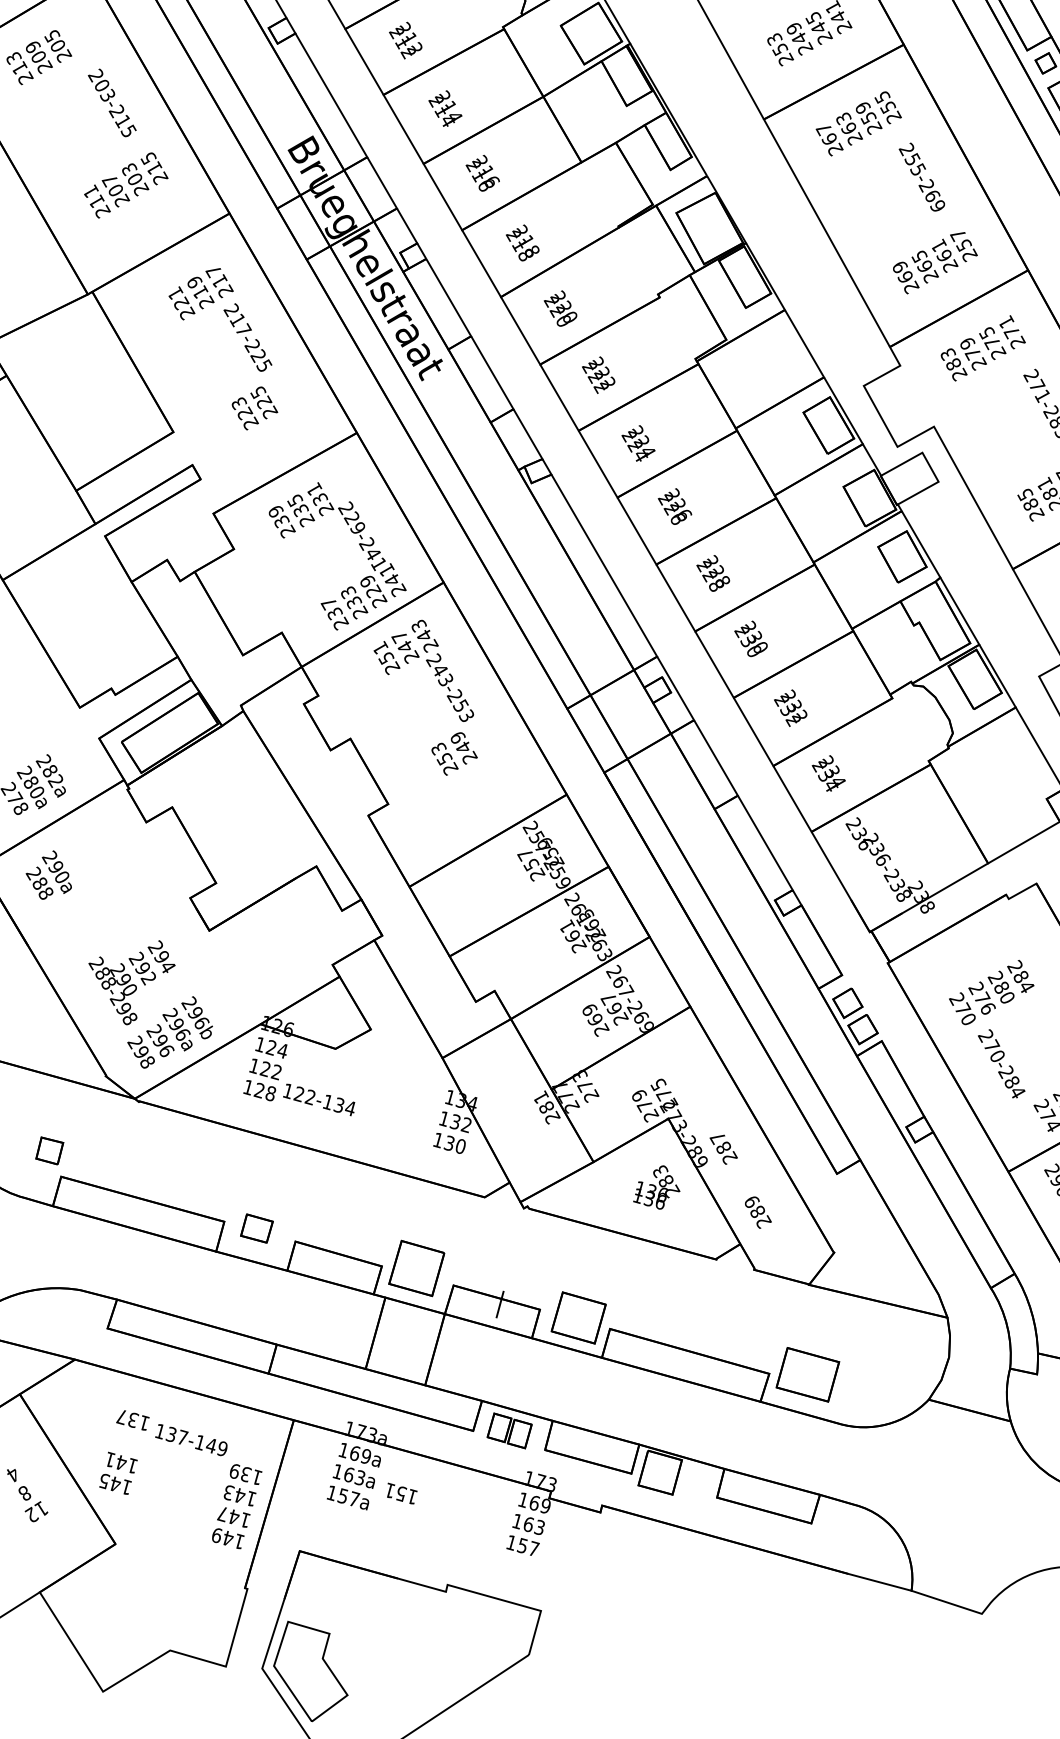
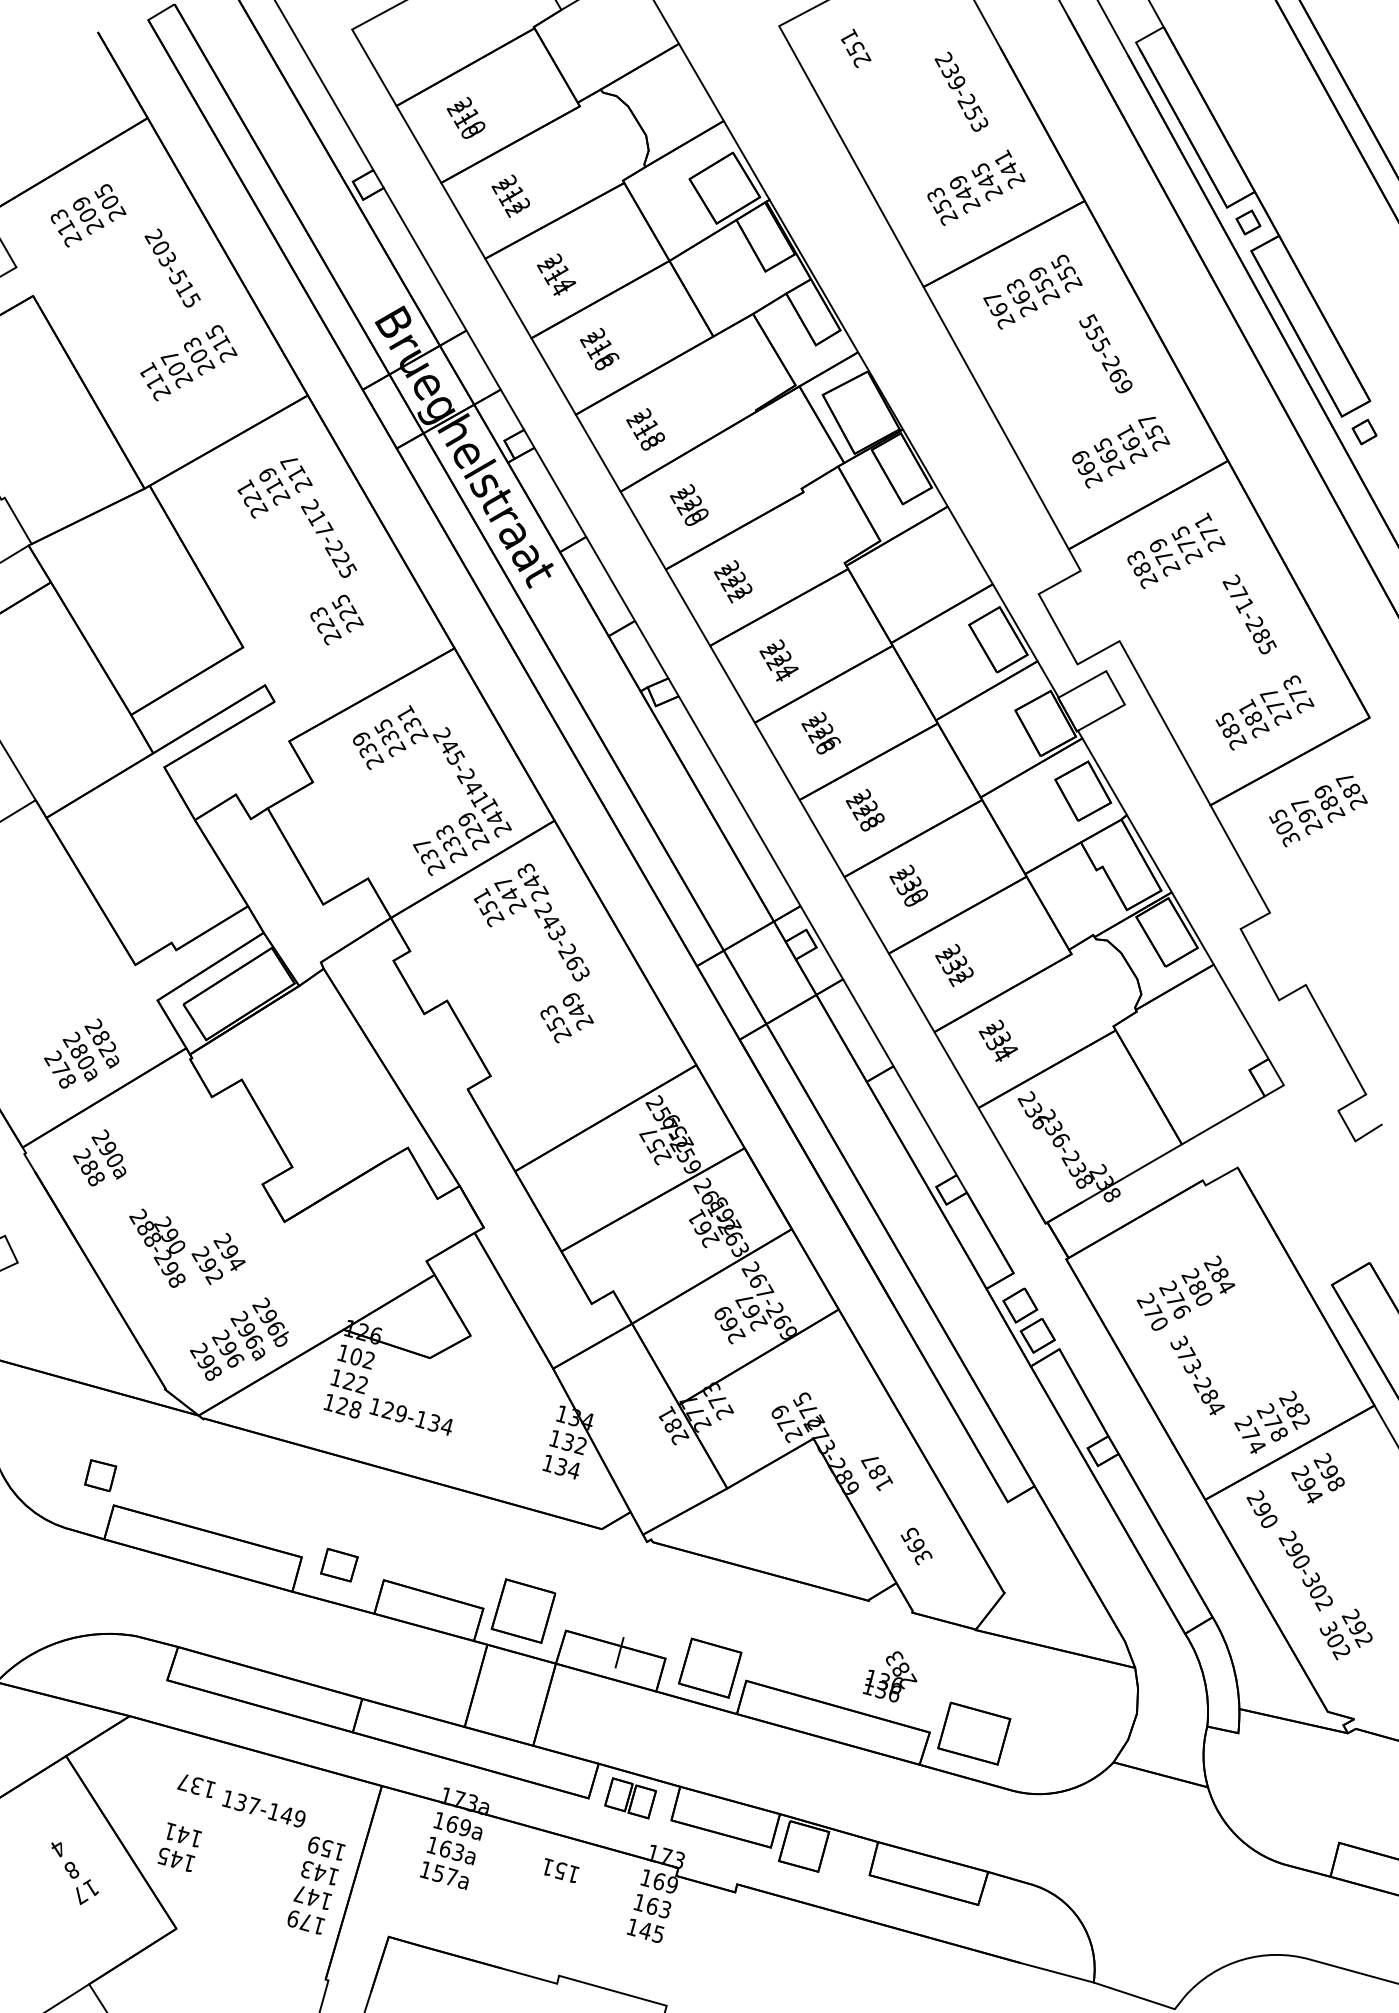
text: (116, 111) -> (177, 277), 203-215 -> 203-515
text: (907, 149) -> (1088, 321), 255-269 -> 555-269
text: (354, 522) -> (451, 751), 229-241 -> 245-241
text: (460, 705) -> (574, 962), 243-253 -> 243-263
text: (112, 990) -> (157, 1247), moved
text: (991, 1045) -> (1185, 1354), 270-284 -> 373-284
text: (276, 1049) -> (361, 1358), 124 -> 102
text: (309, 1097) -> (400, 1414), 122-134 -> 129-134
text: (460, 1146) -> (573, 1470), 130 -> 134
text: (730, 1157) -> (884, 1483), 287 -> 187
text: (656, 1187) -> (889, 1676), moved
text: (757, 1212) -> (916, 1546), 289 -> 365
text: (244, 1474) -> (325, 1848), 139 -> 159
text: (401, 1493) -> (561, 1870), moved
text: (31, 1515) -> (79, 1895), 12 -> 17
text: (227, 1538) -> (305, 1922), 149 -> 179
text: (527, 1546) -> (651, 1931), 157 -> 145

